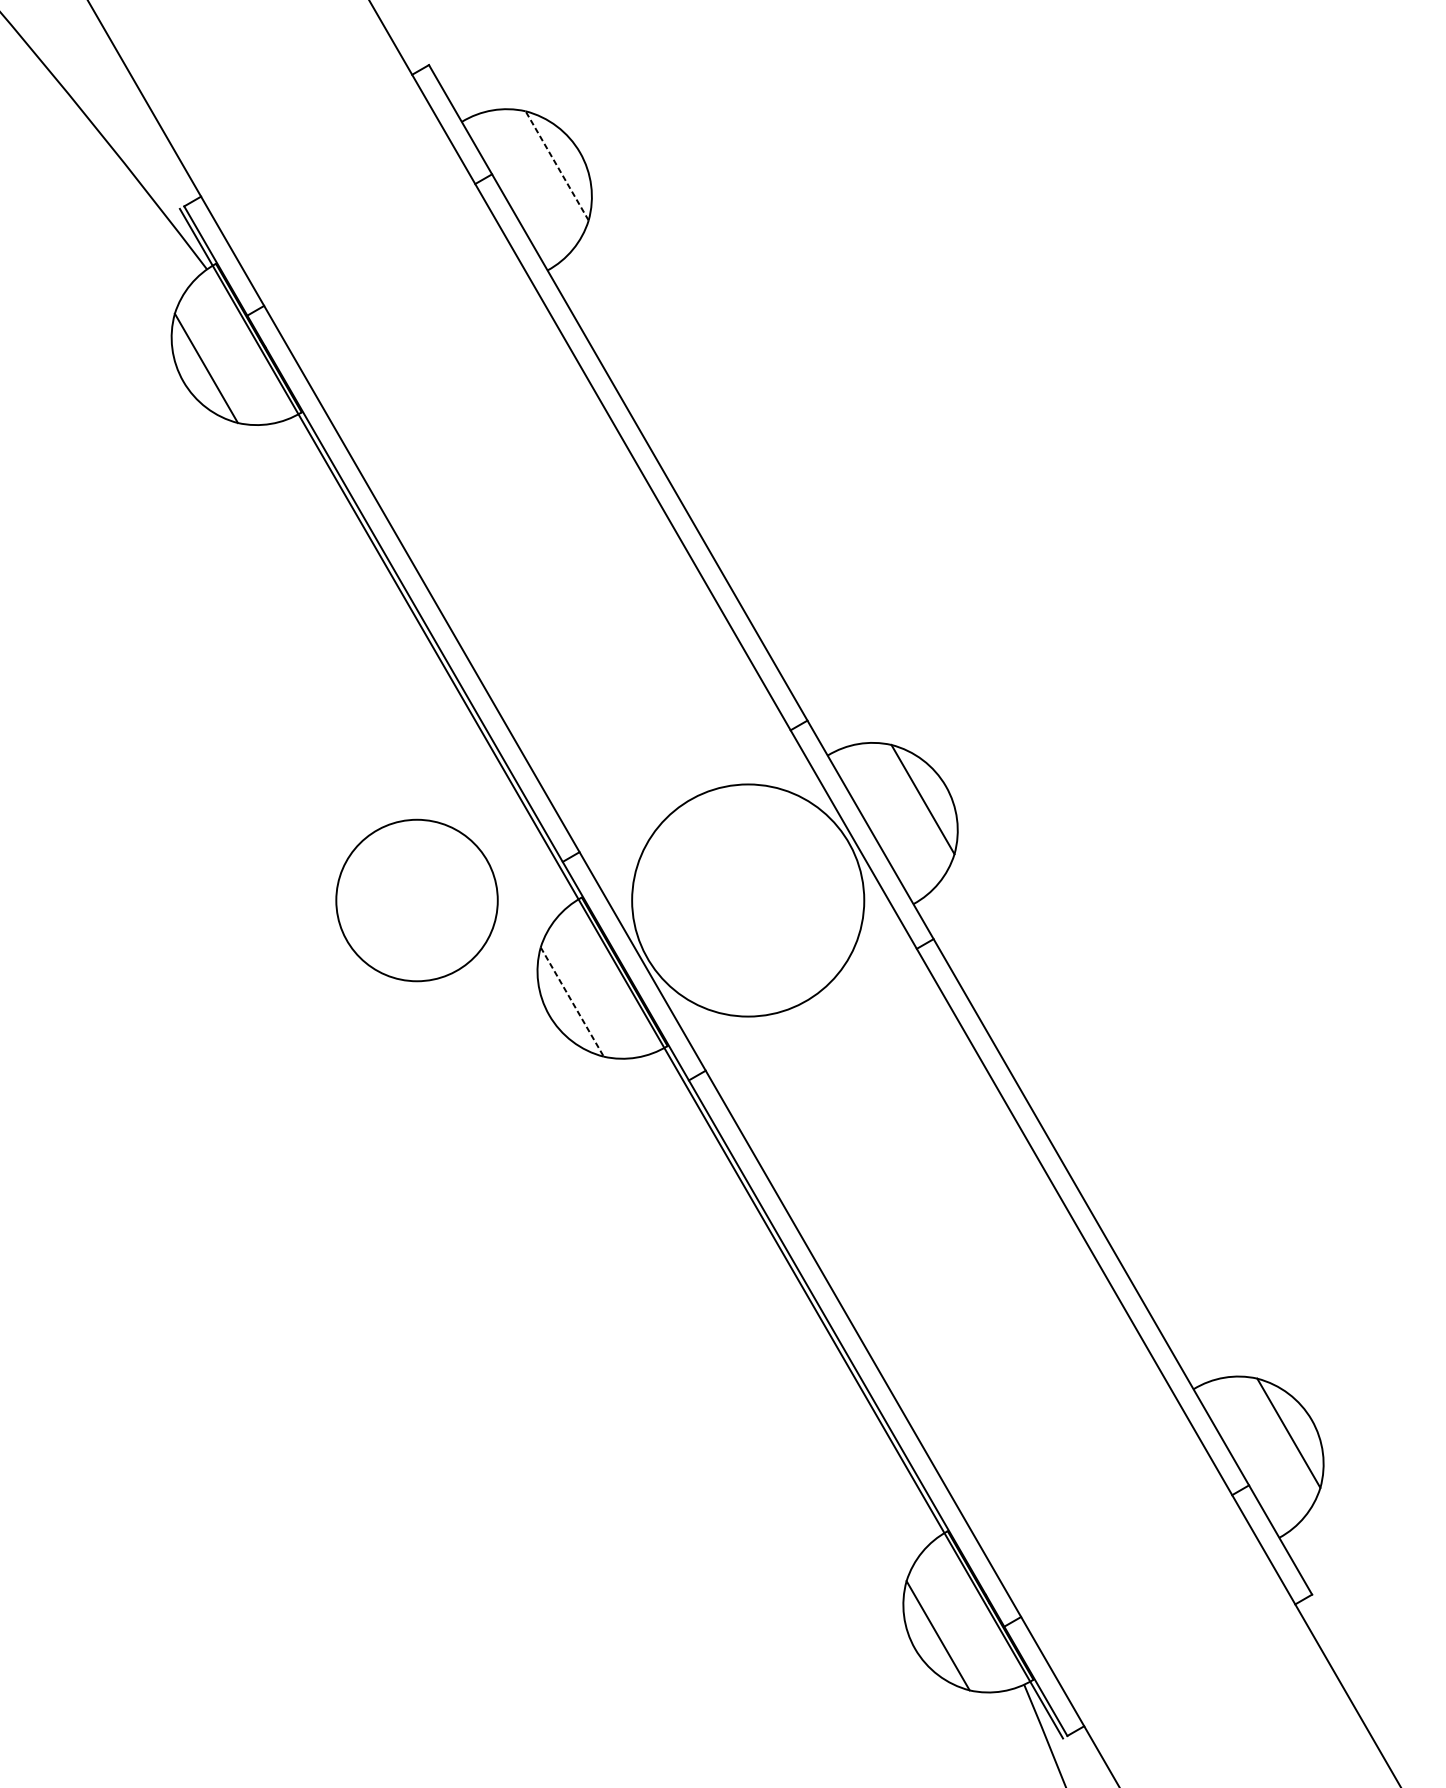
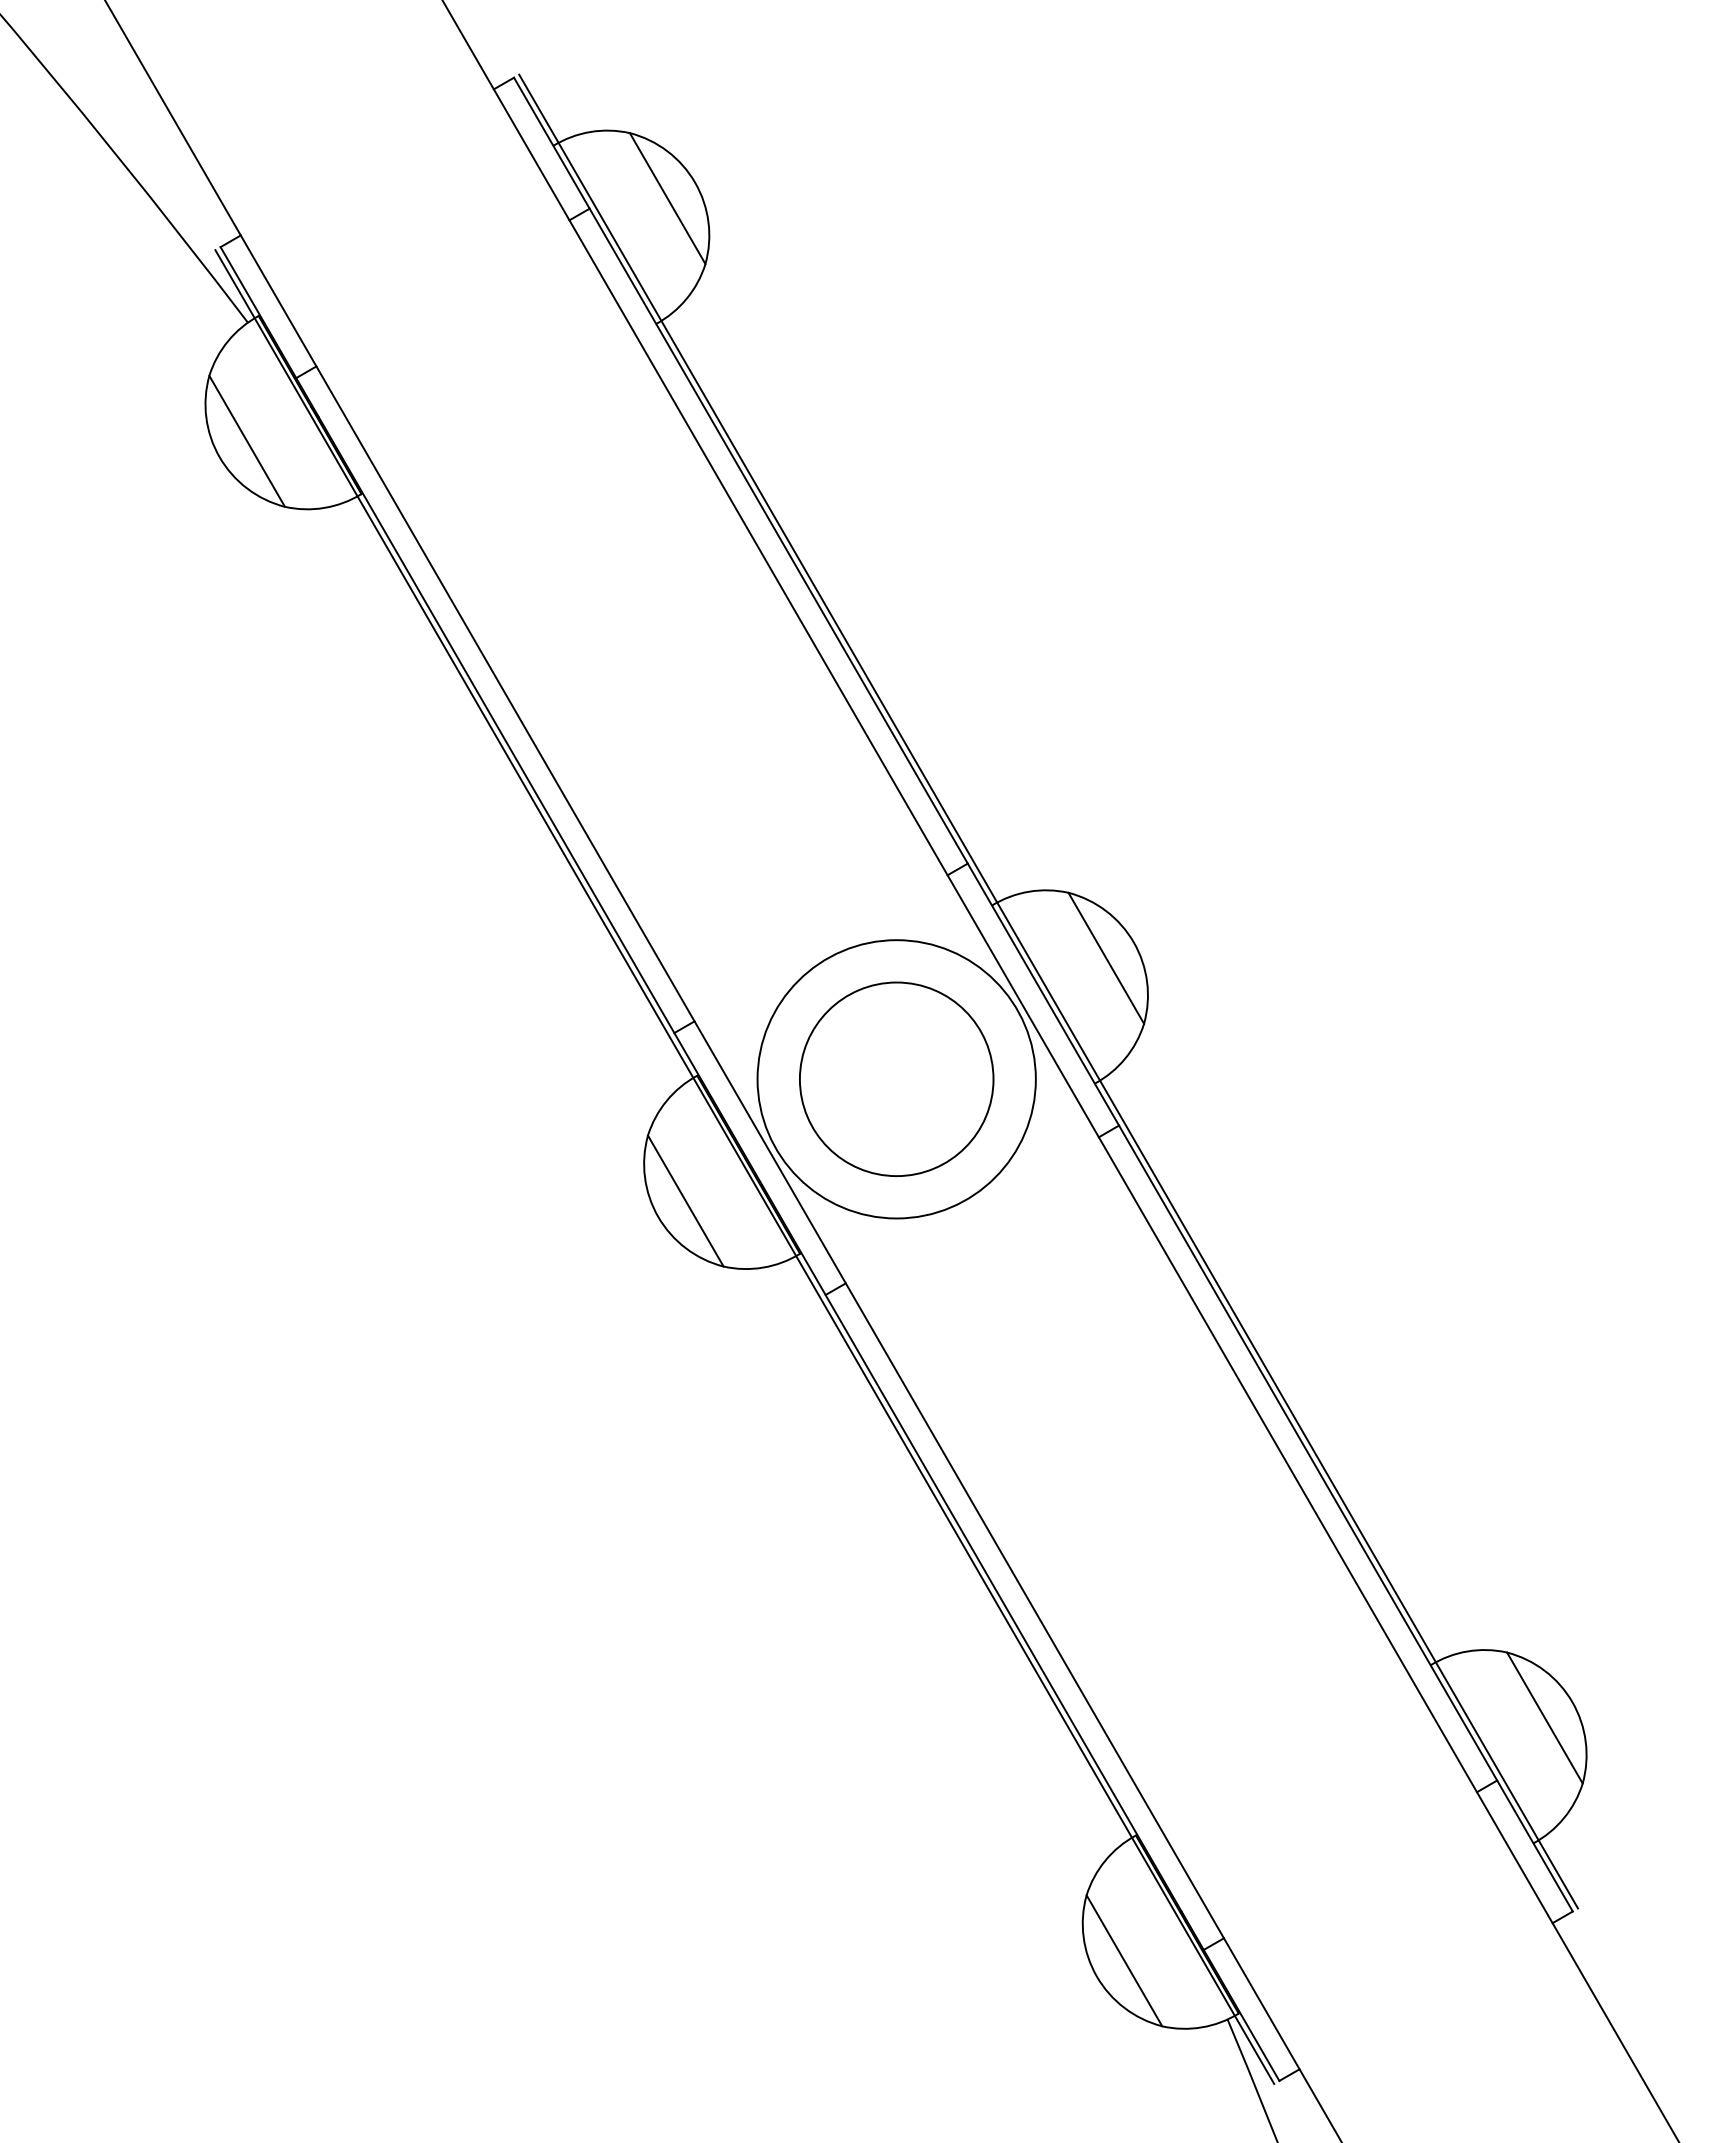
line: (557, 165) -> (667, 198), dashed -> solid
line: (874, 827) -> (1048, 991), added
circle: (416, 899) -> (896, 1078), moved
line: (572, 1002) -> (685, 1201), dashed -> solid

